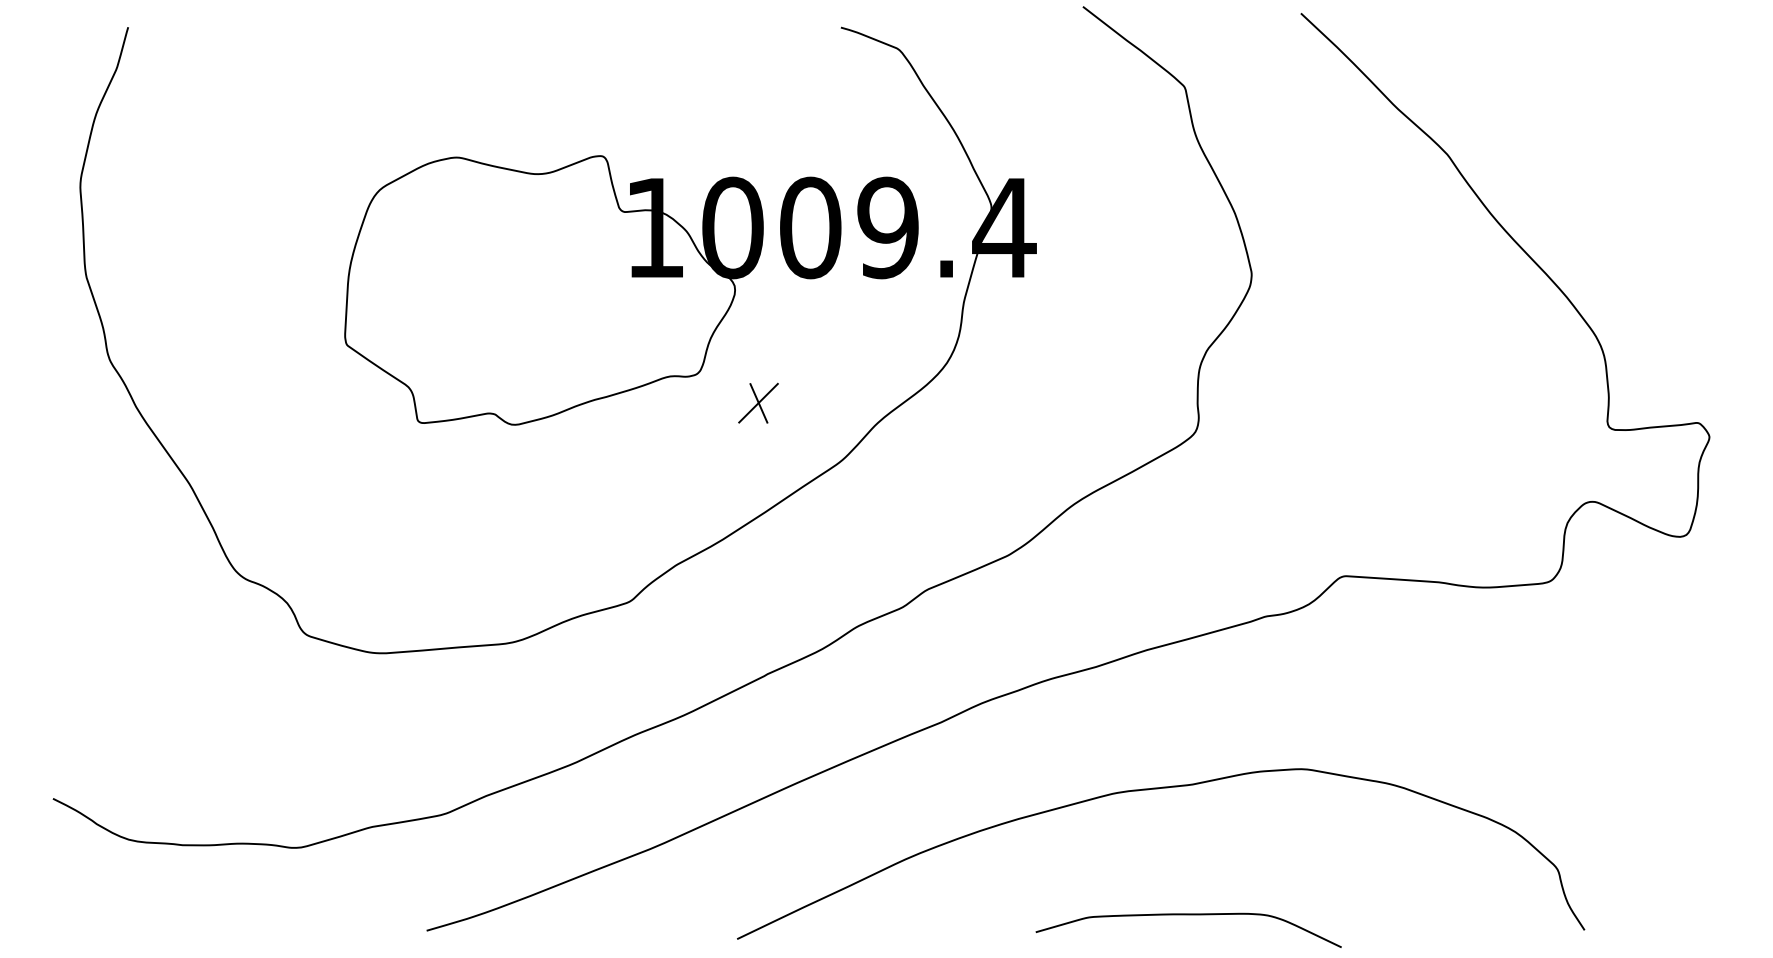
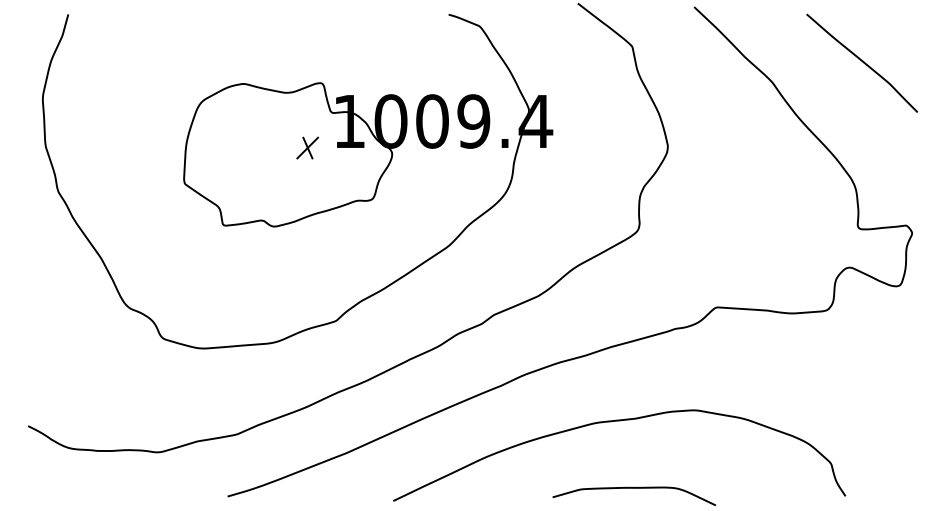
curve: (1616, 117) -> (862, 62), added
part: (758, 402) -> (307, 147), moved

